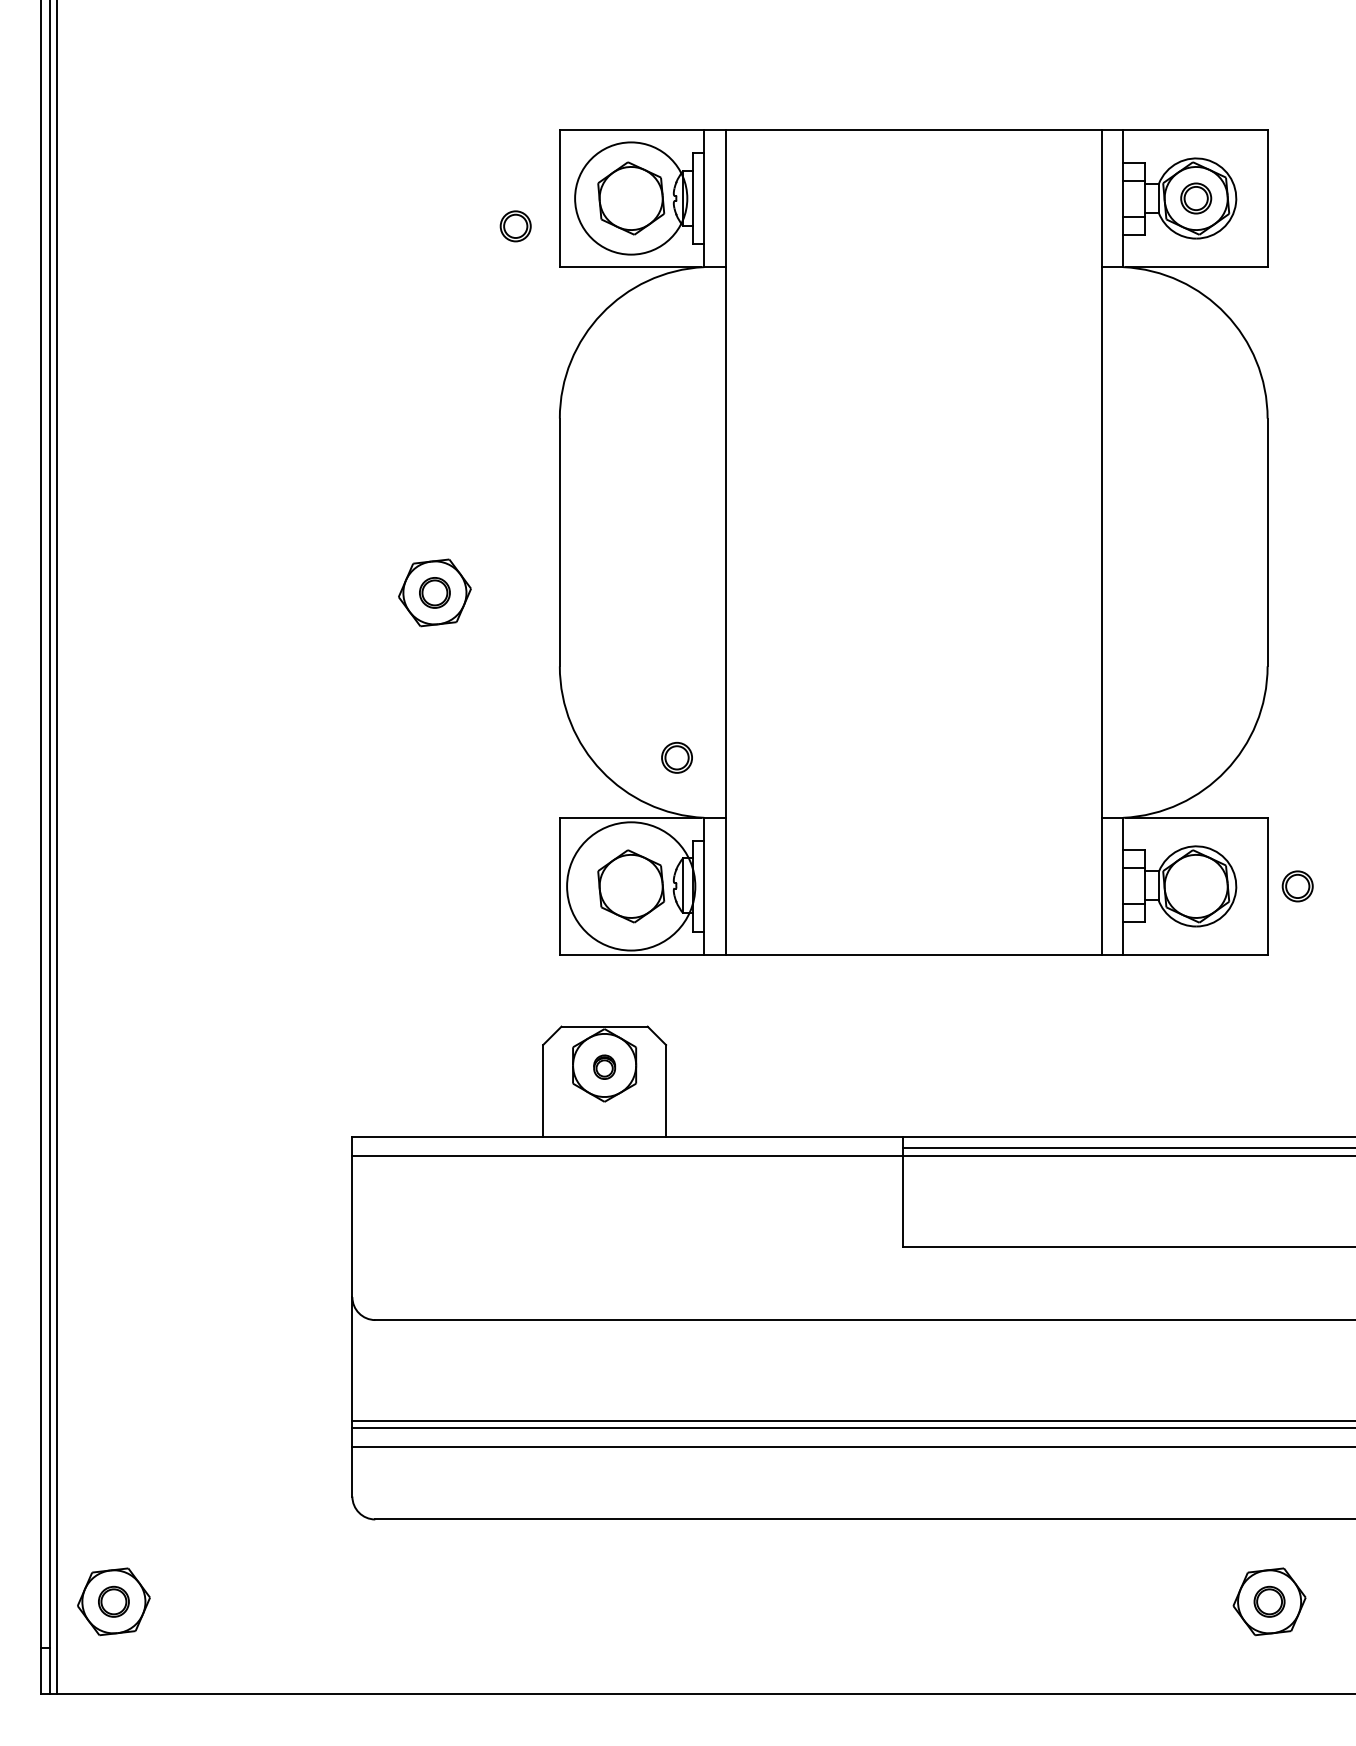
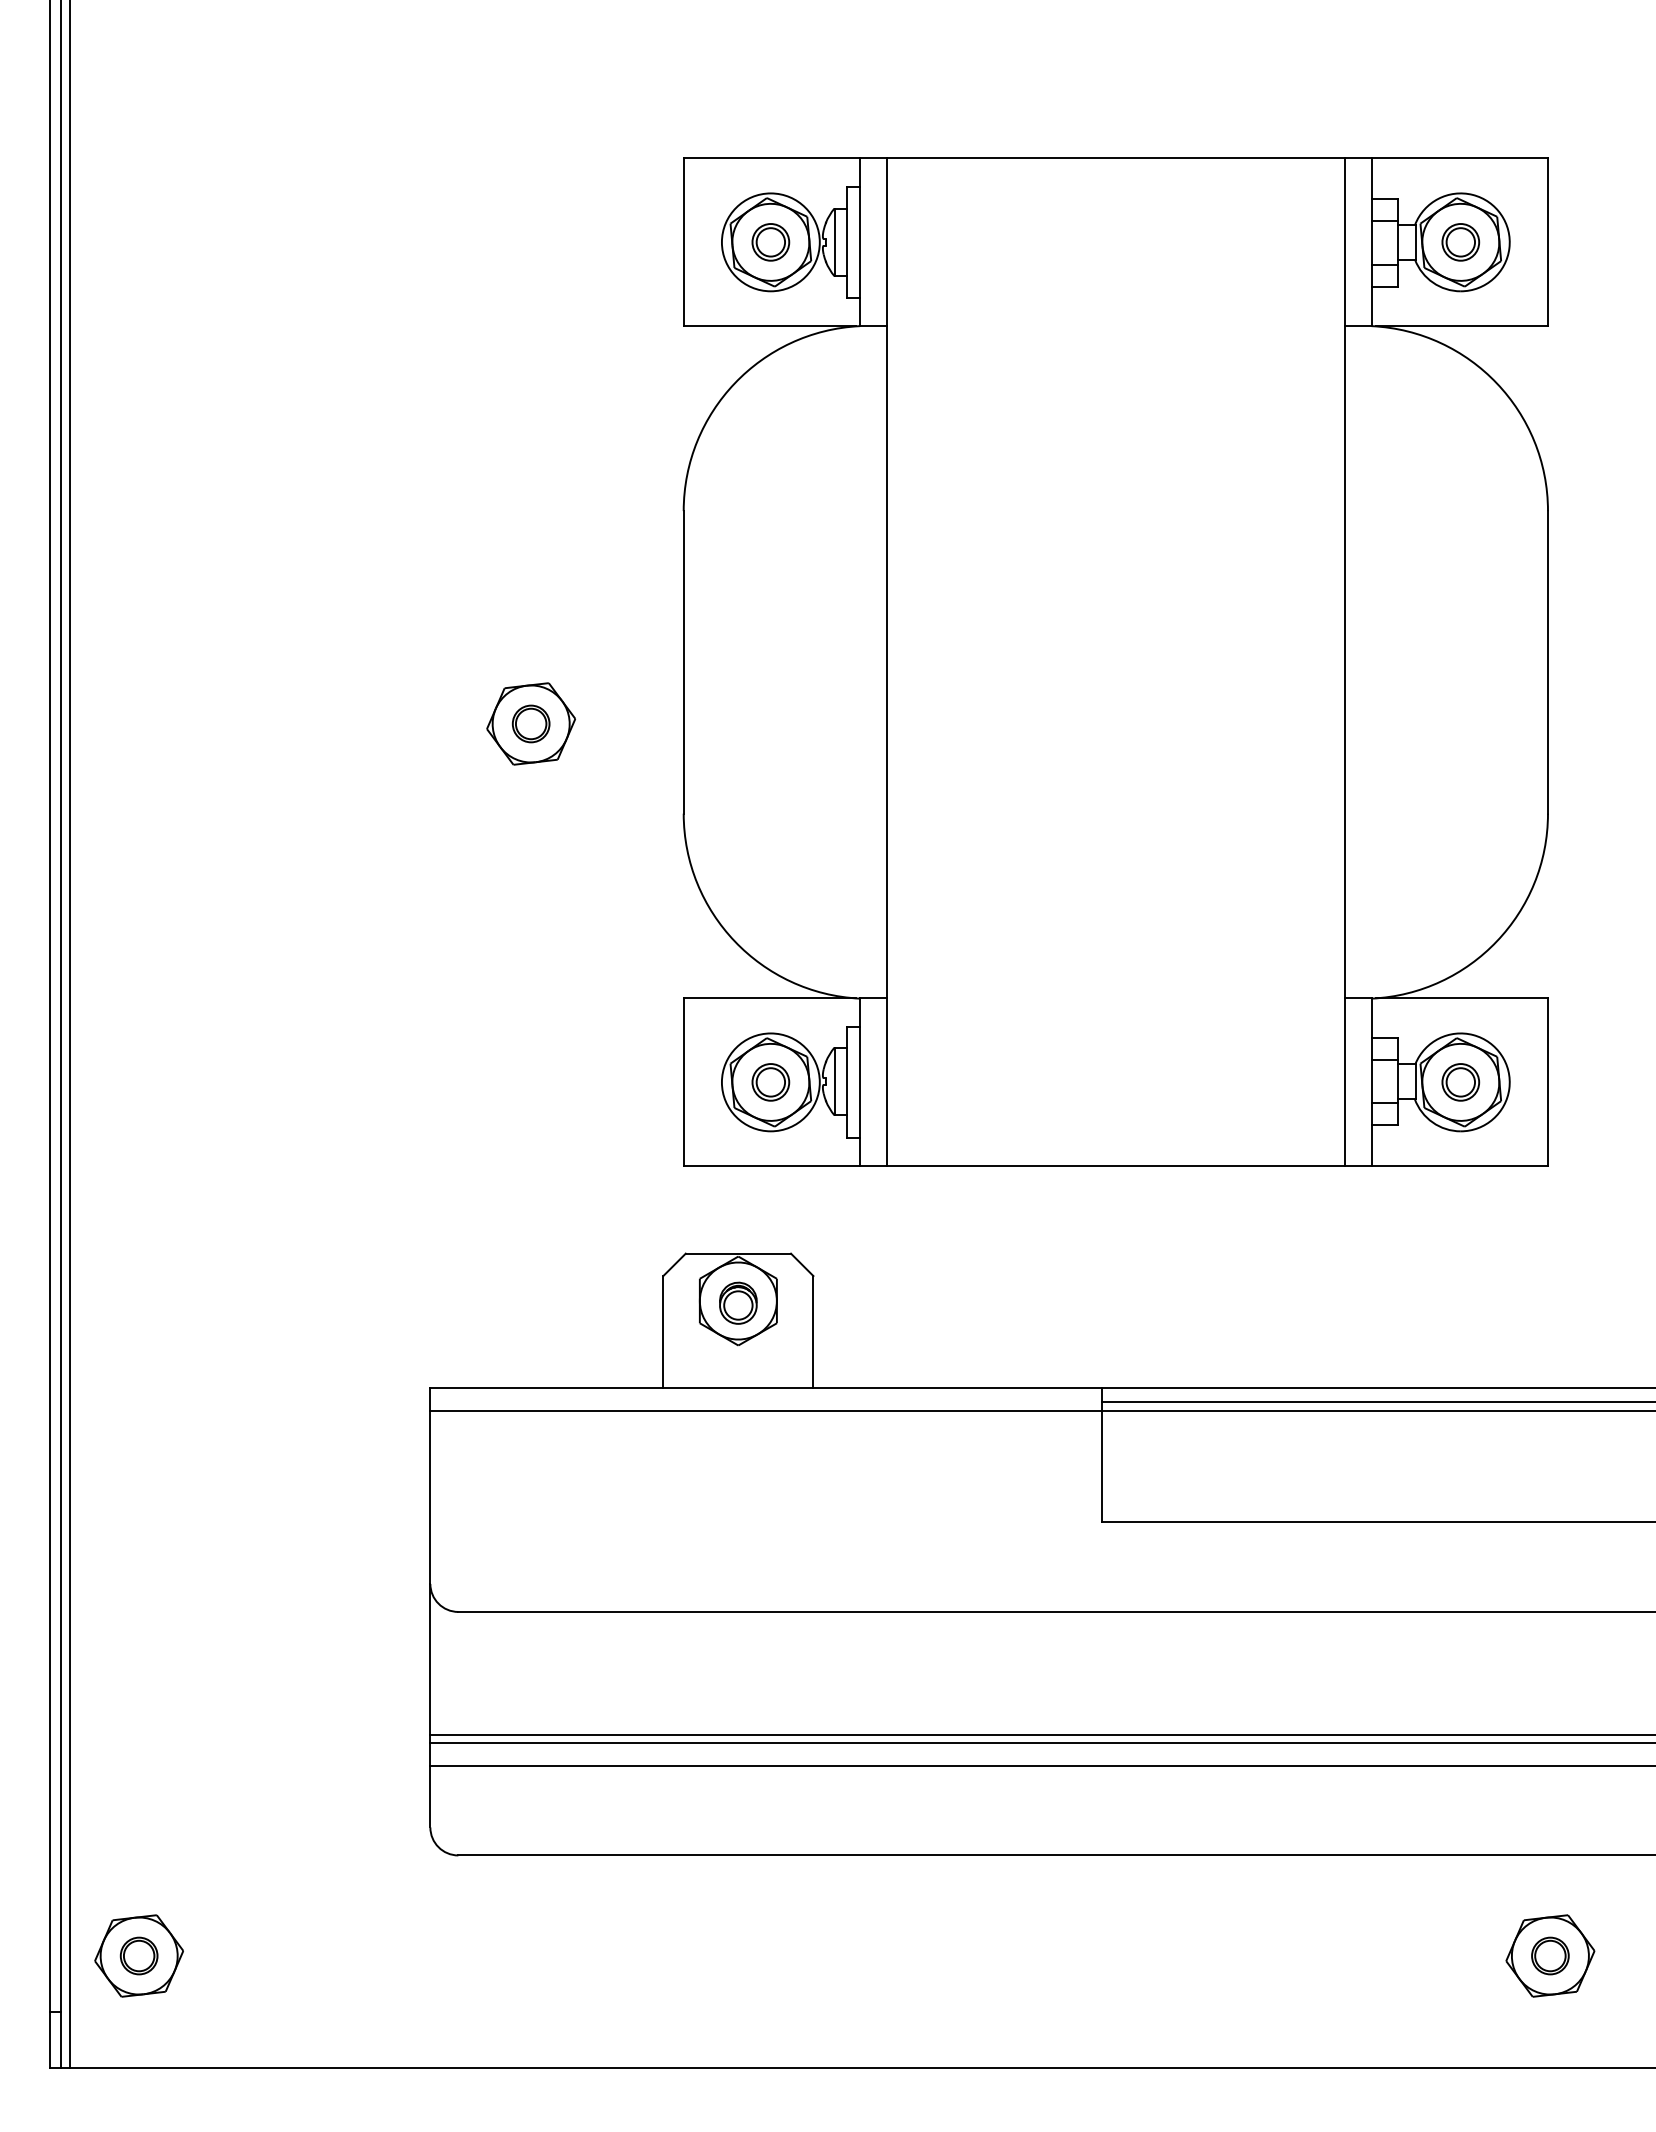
circle: (630, 198) -> (770, 242), size x0.71
part: (515, 226) -> (770, 242), moved
part: (676, 757) -> (770, 1082), moved
circle: (630, 886) -> (770, 1082), size x0.62
part: (1297, 886) -> (1460, 1082), moved
part: (604, 1066) -> (738, 1302), size x1.43

